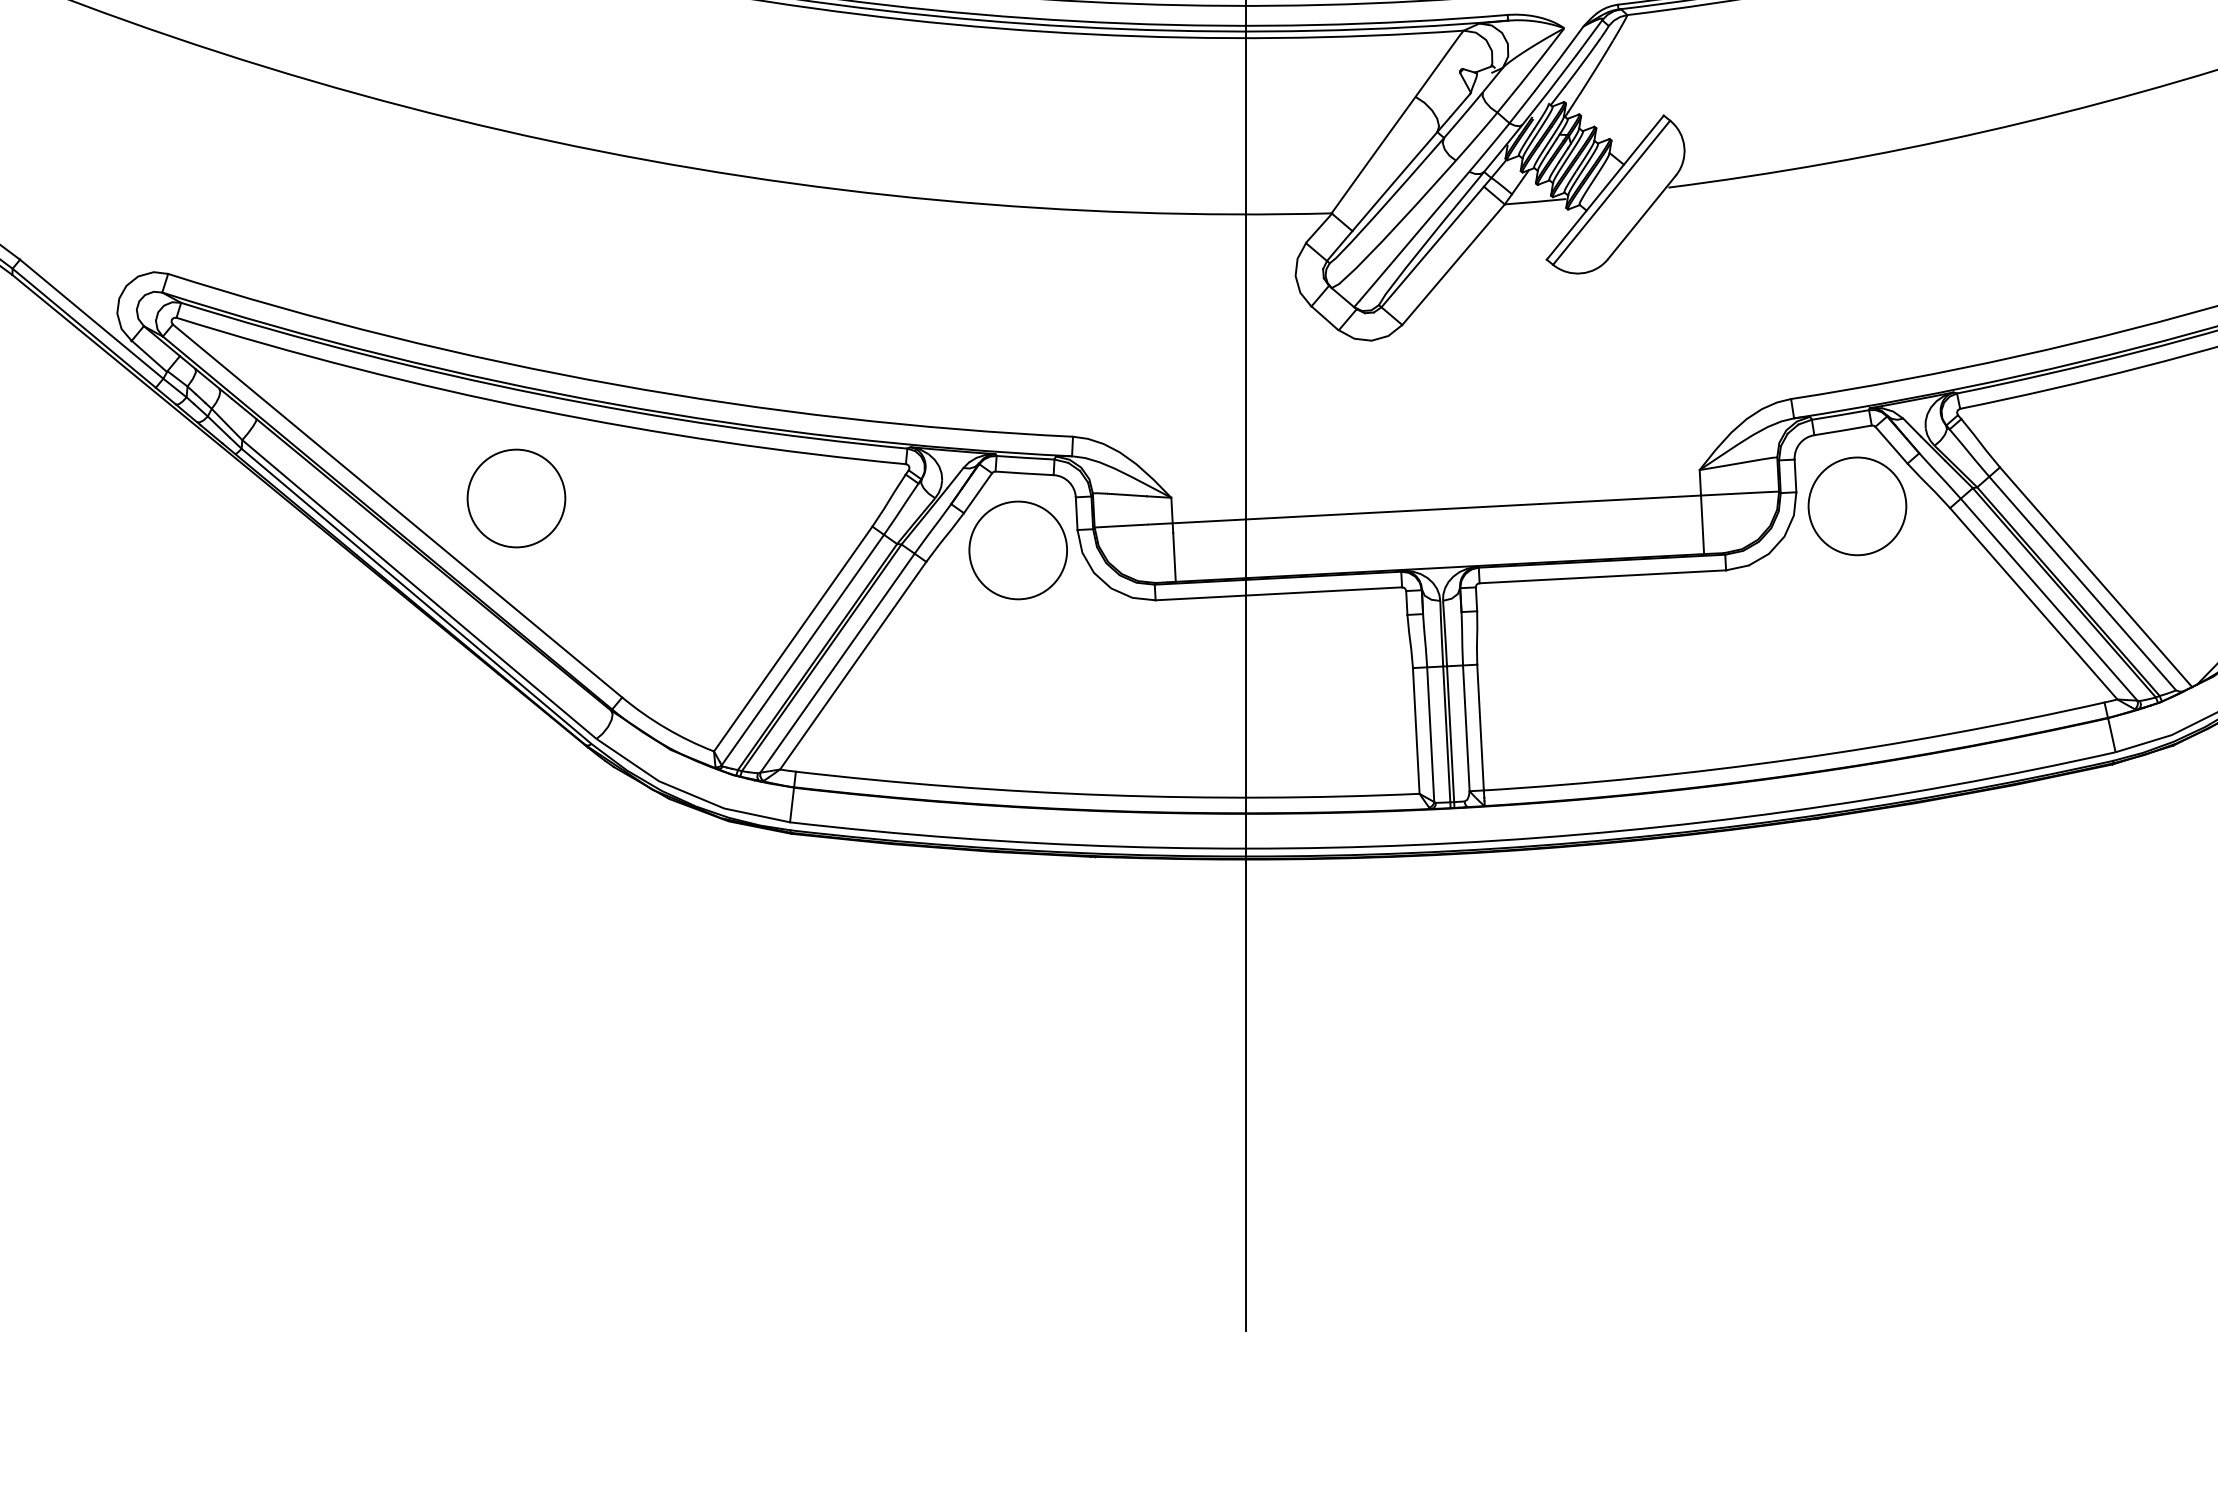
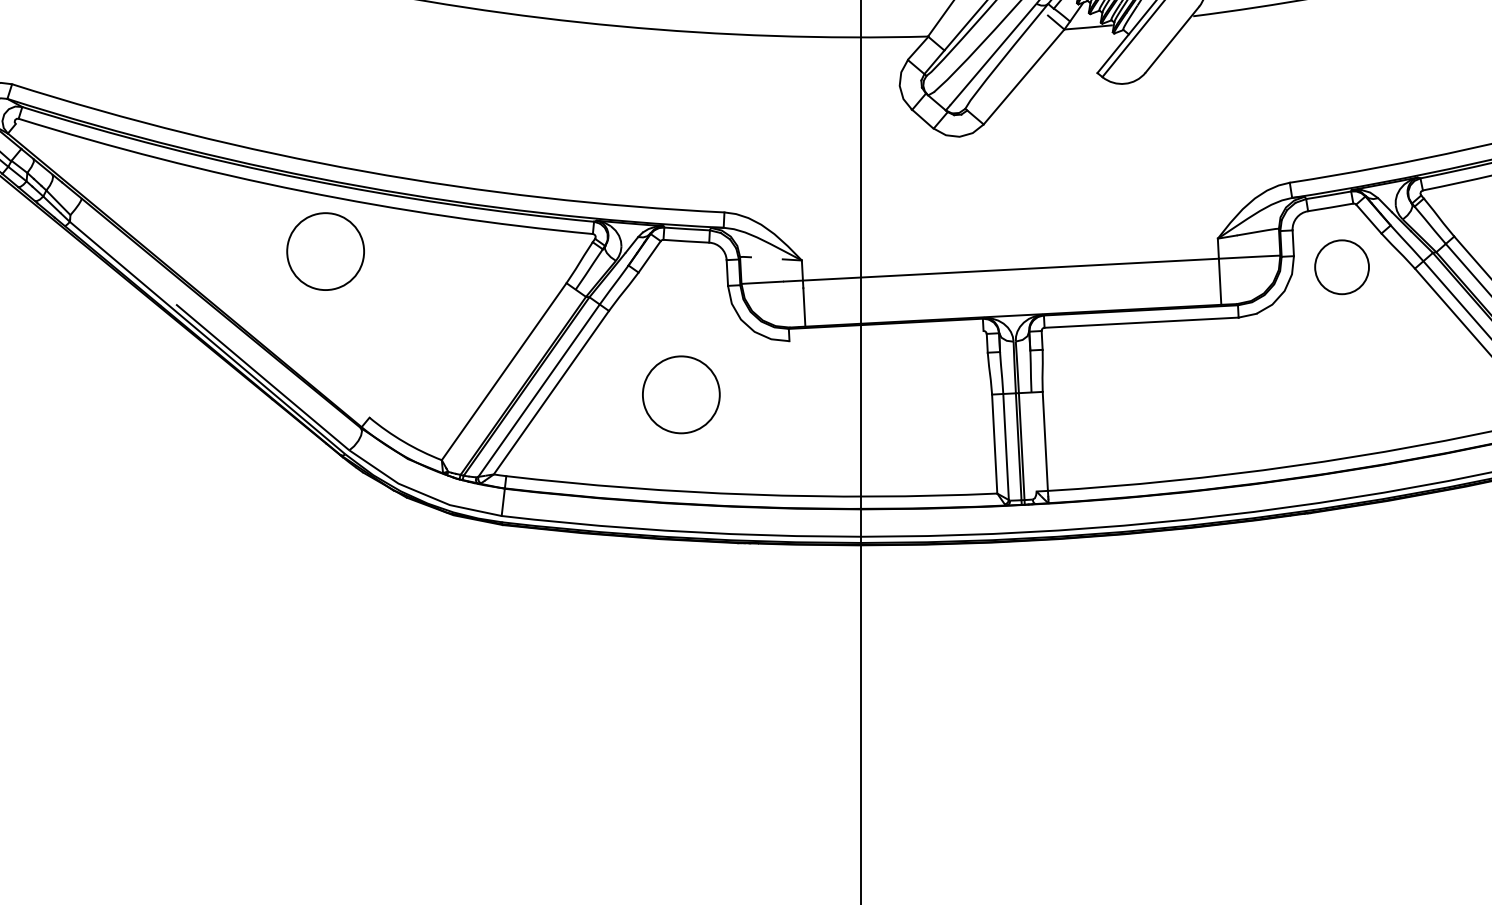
line: (1436, 242) -> (1010, 59), removed
line: (1127, 494) -> (767, 257), removed
line: (309, 496) -> (123, 259), removed
circle: (516, 498) -> (325, 251), moved
circle: (1857, 506) -> (1342, 267), size x0.7
line: (397, 510) -> (192, 270), removed
circle: (1017, 550) -> (680, 394), moved
line: (1278, 593) -> (886, 335), removed
line: (802, 649) -> (511, 379), removed
line: (1466, 728) -> (1034, 442), removed

